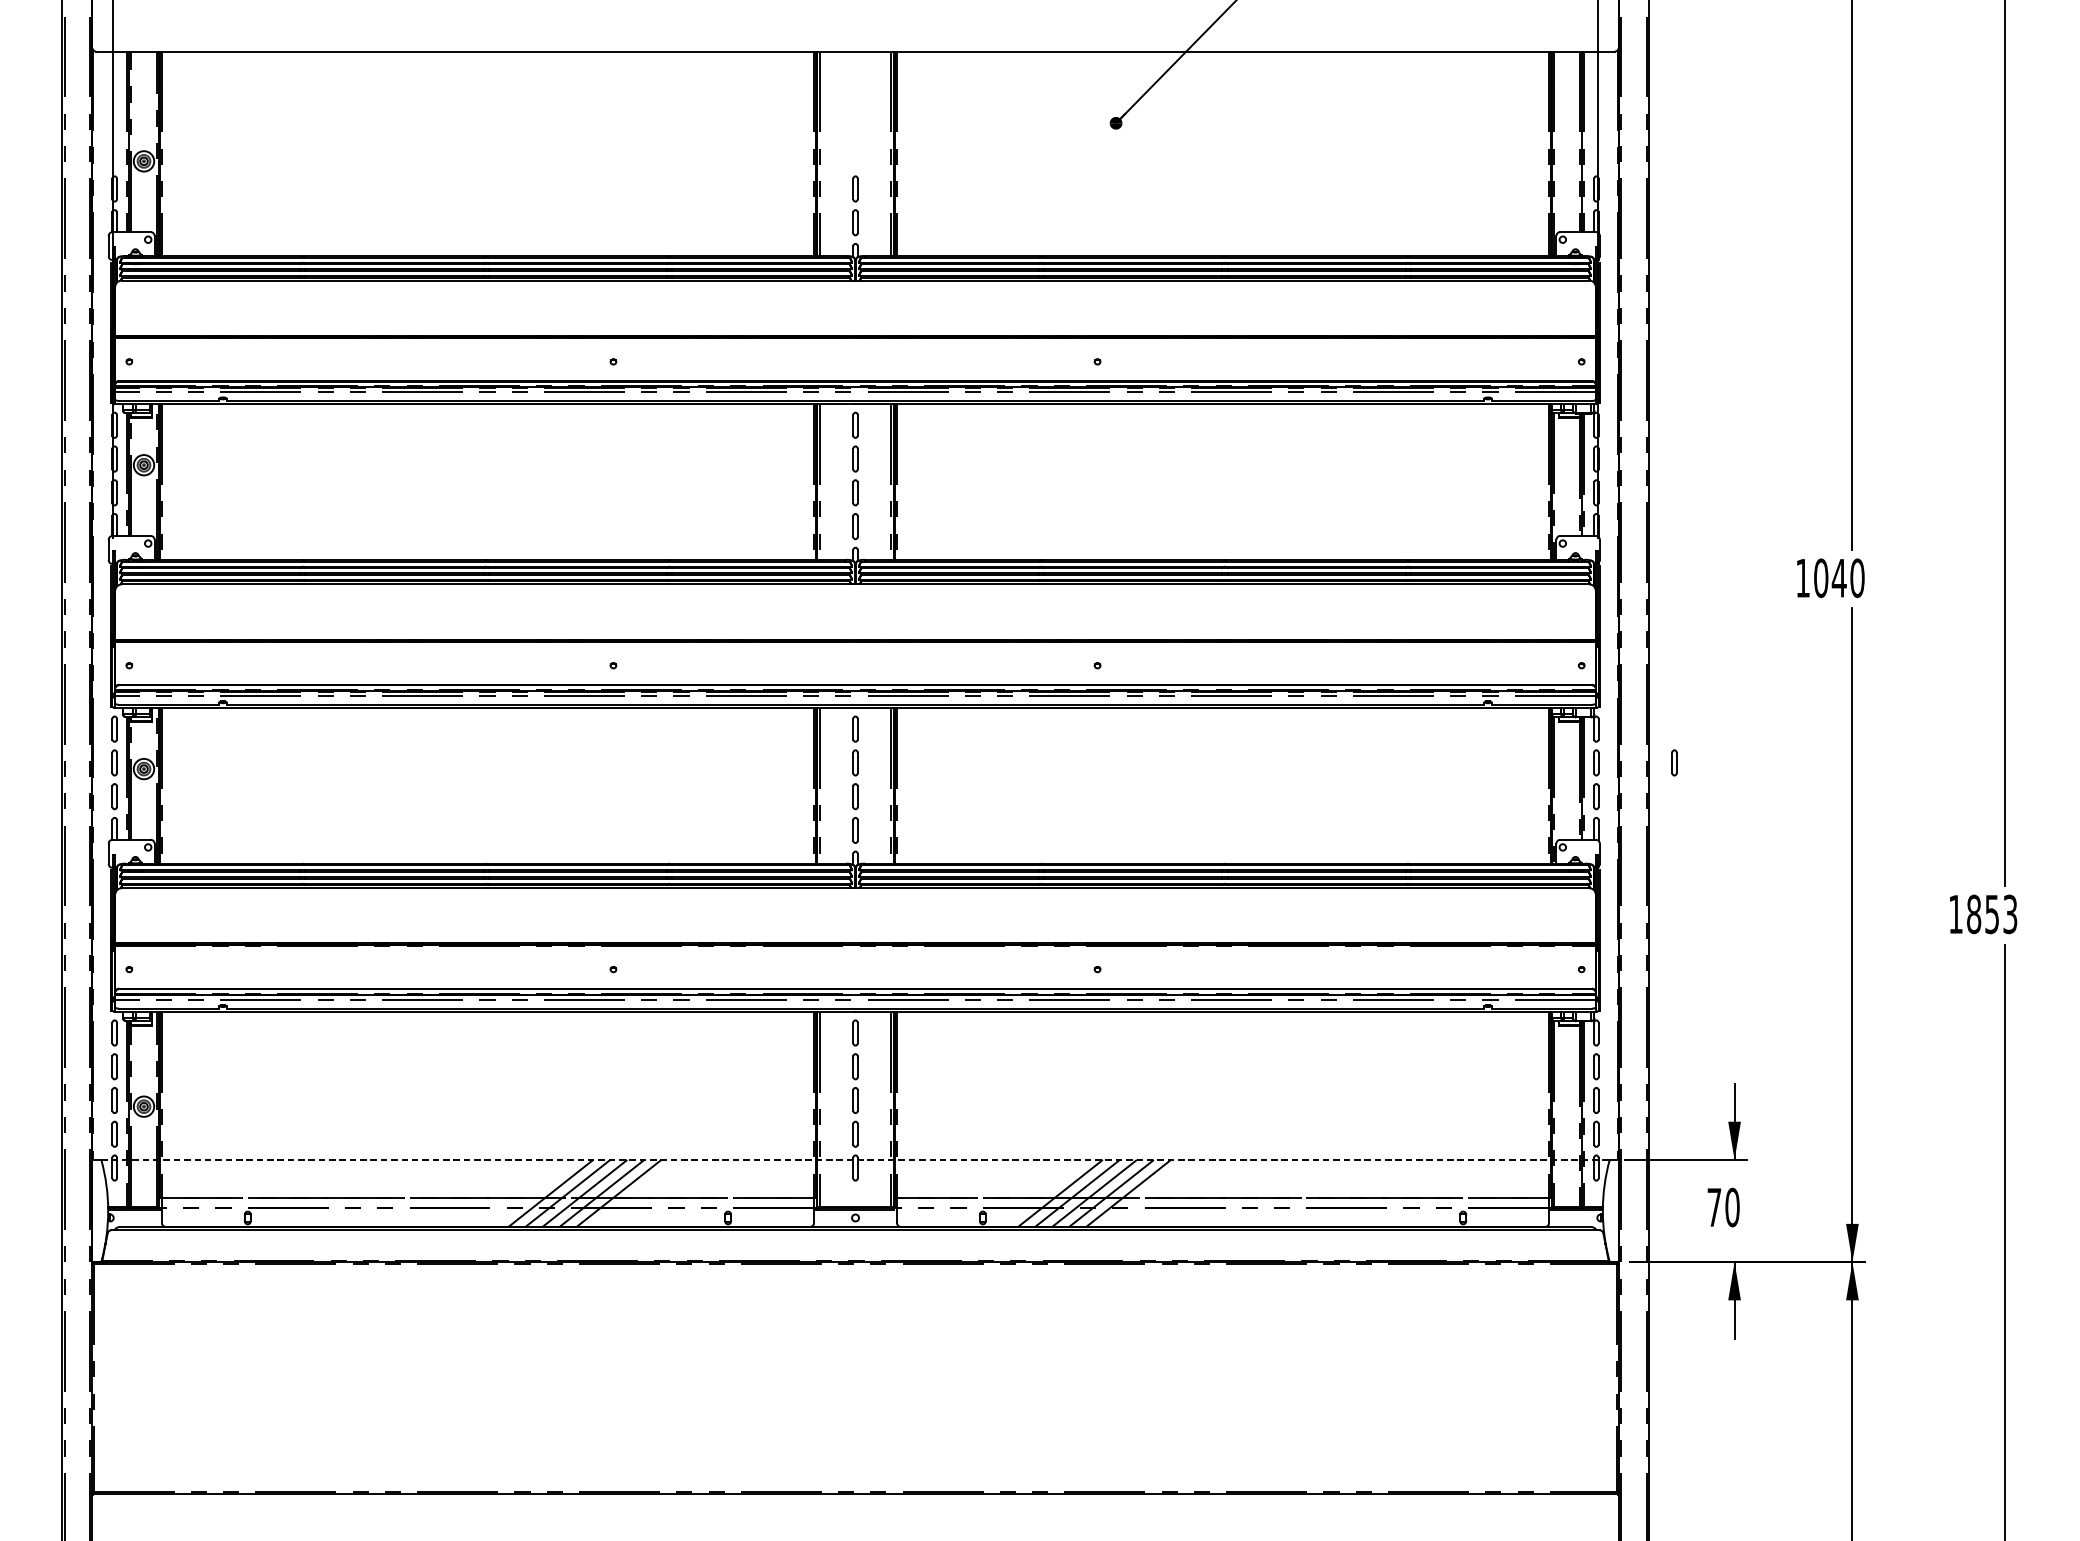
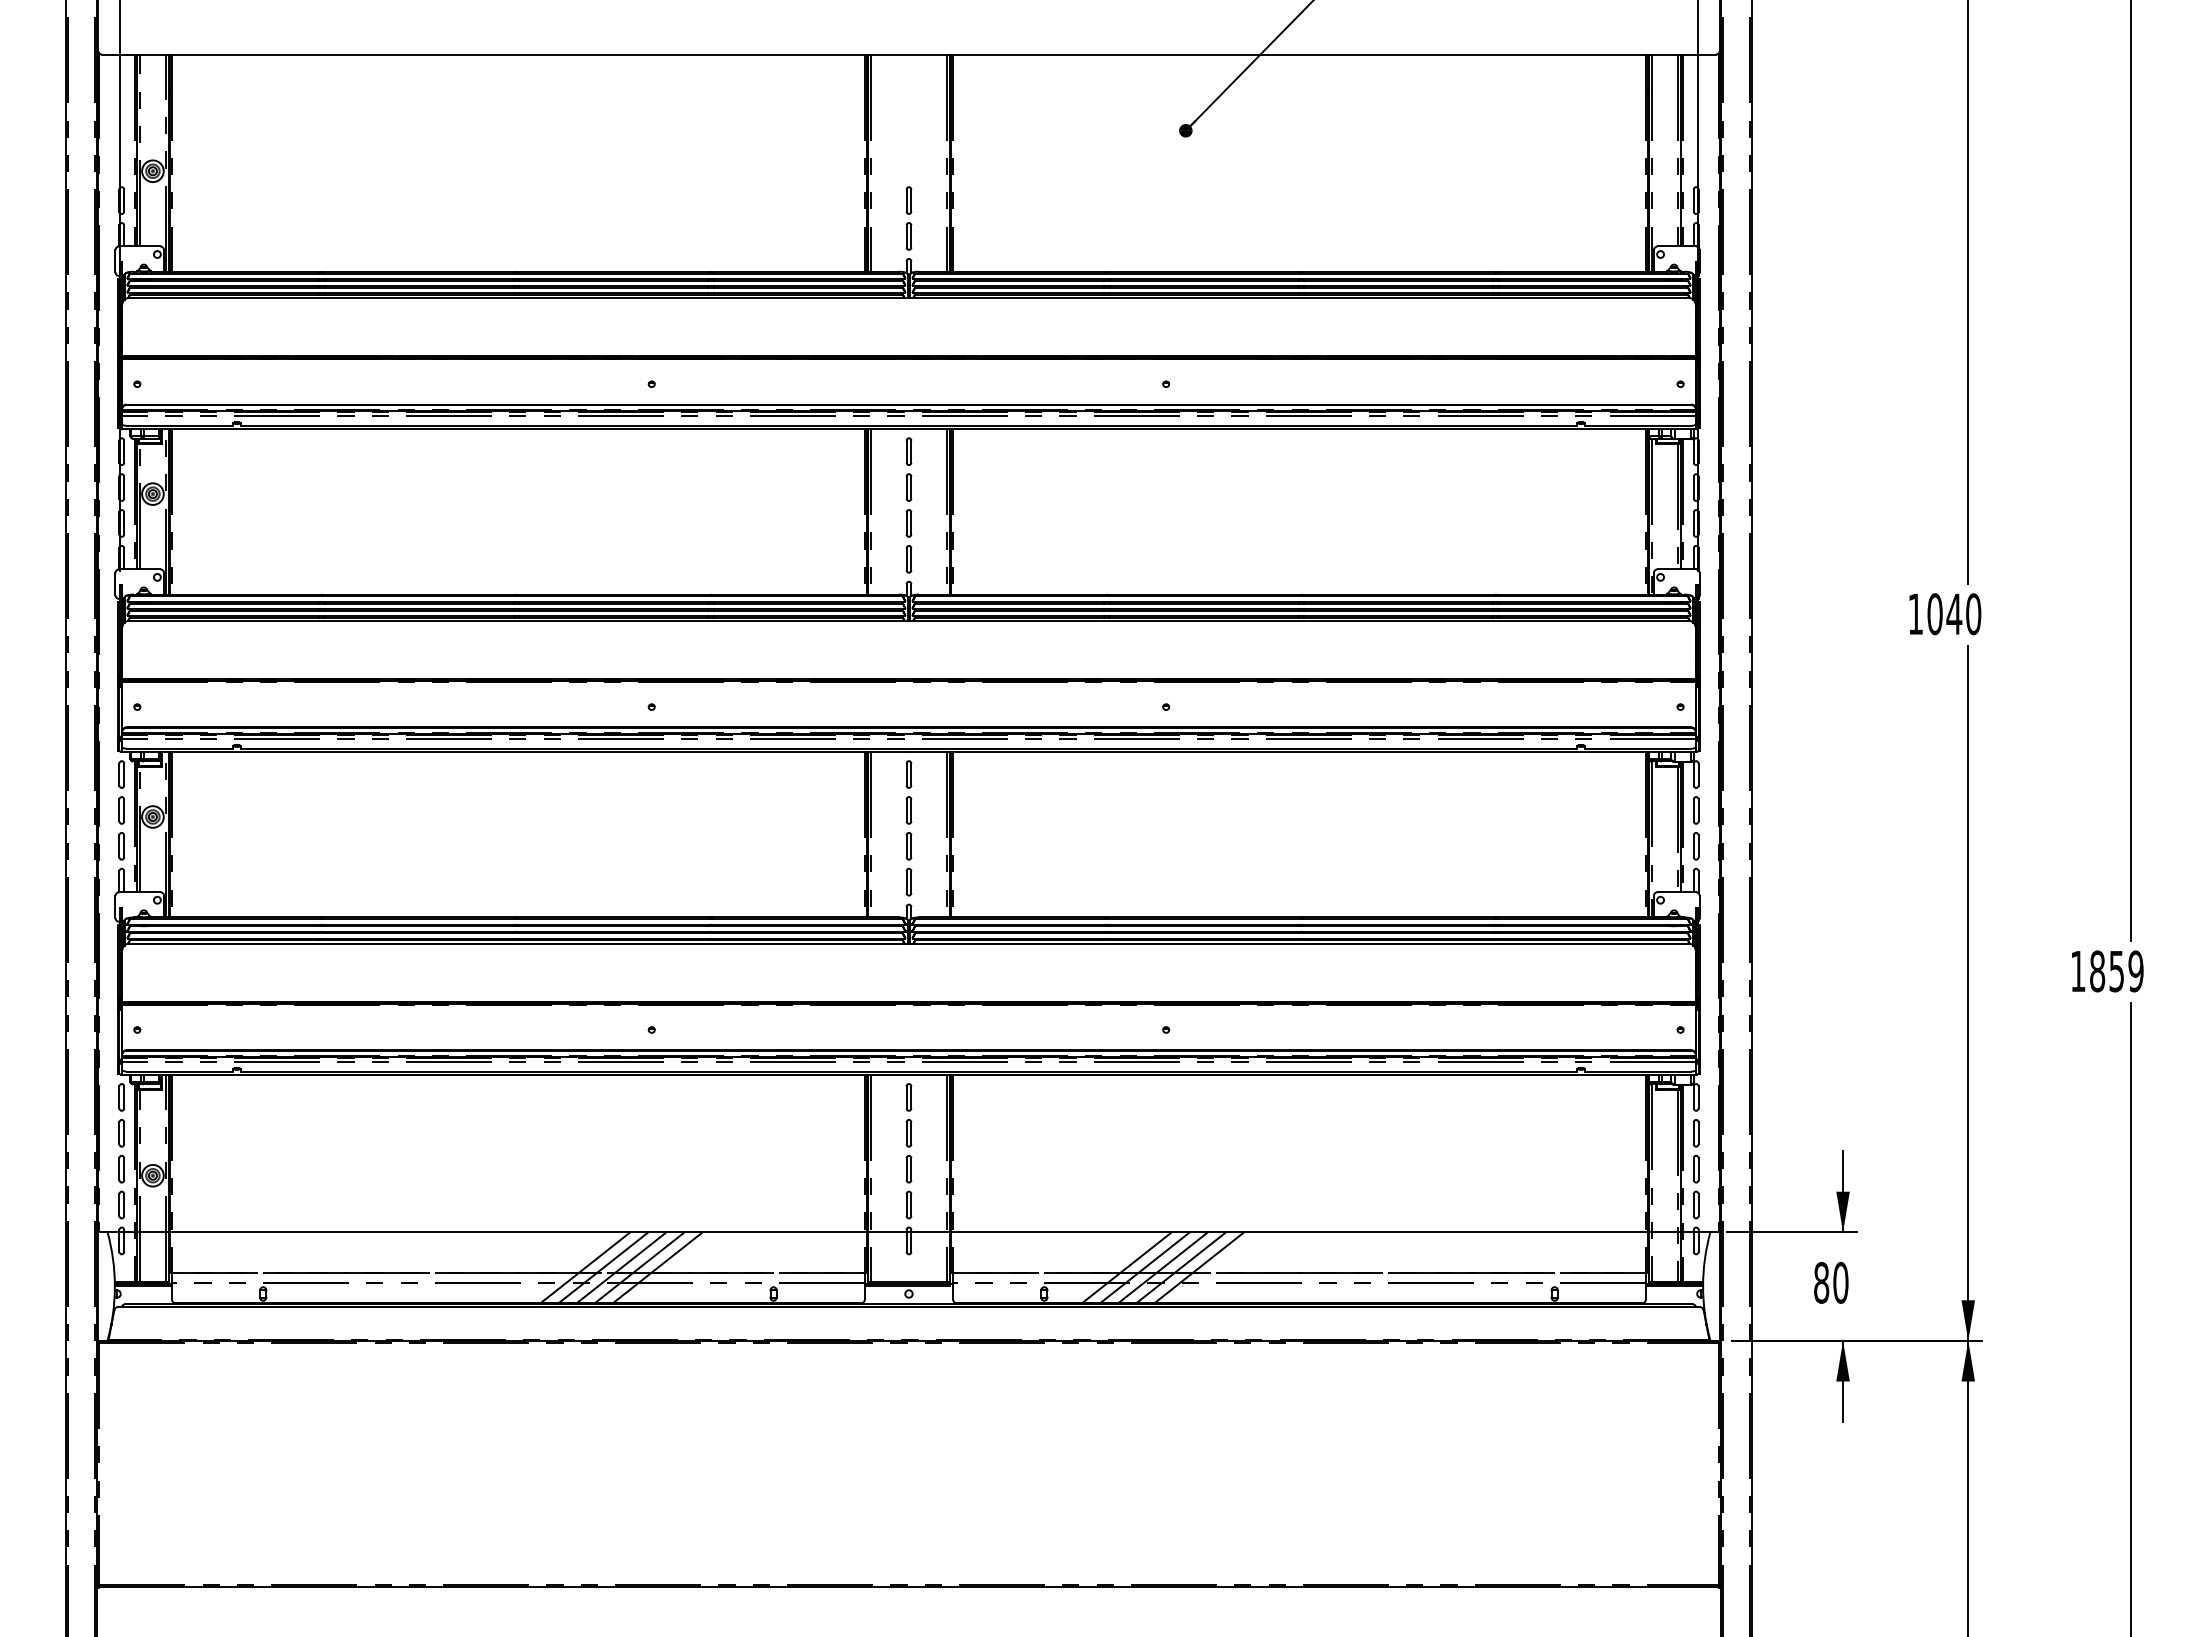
part: (1674, 762) -> (1779, 810), removed
text: (2009, 914) -> (2135, 971), 1853 -> 1859
line: (856, 1160) -> (909, 1232), dashed -> solid
text: (1714, 1207) -> (1821, 1282), 70 -> 80

